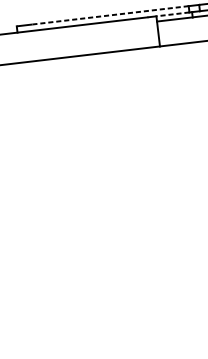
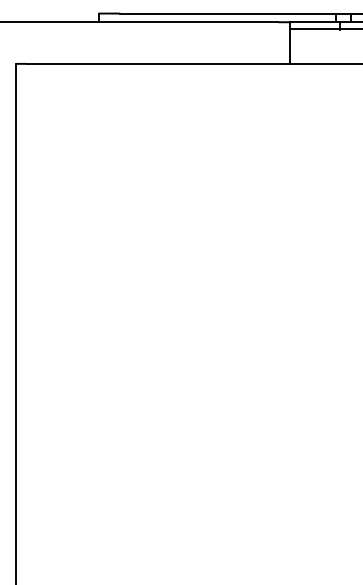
line: (173, 14) -> (313, 22), dashed -> solid
line: (110, 15) -> (228, 13), dashed -> solid

